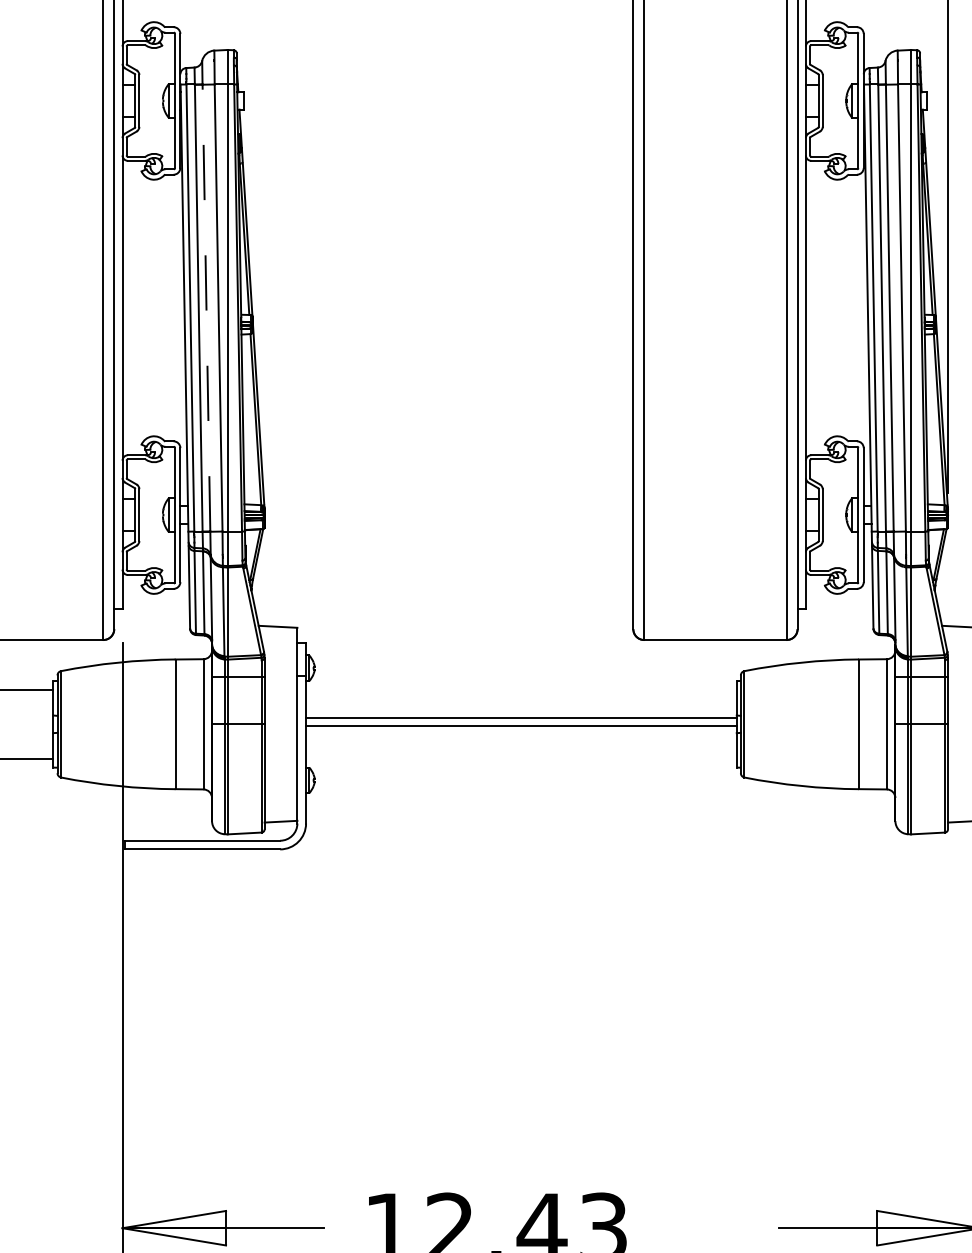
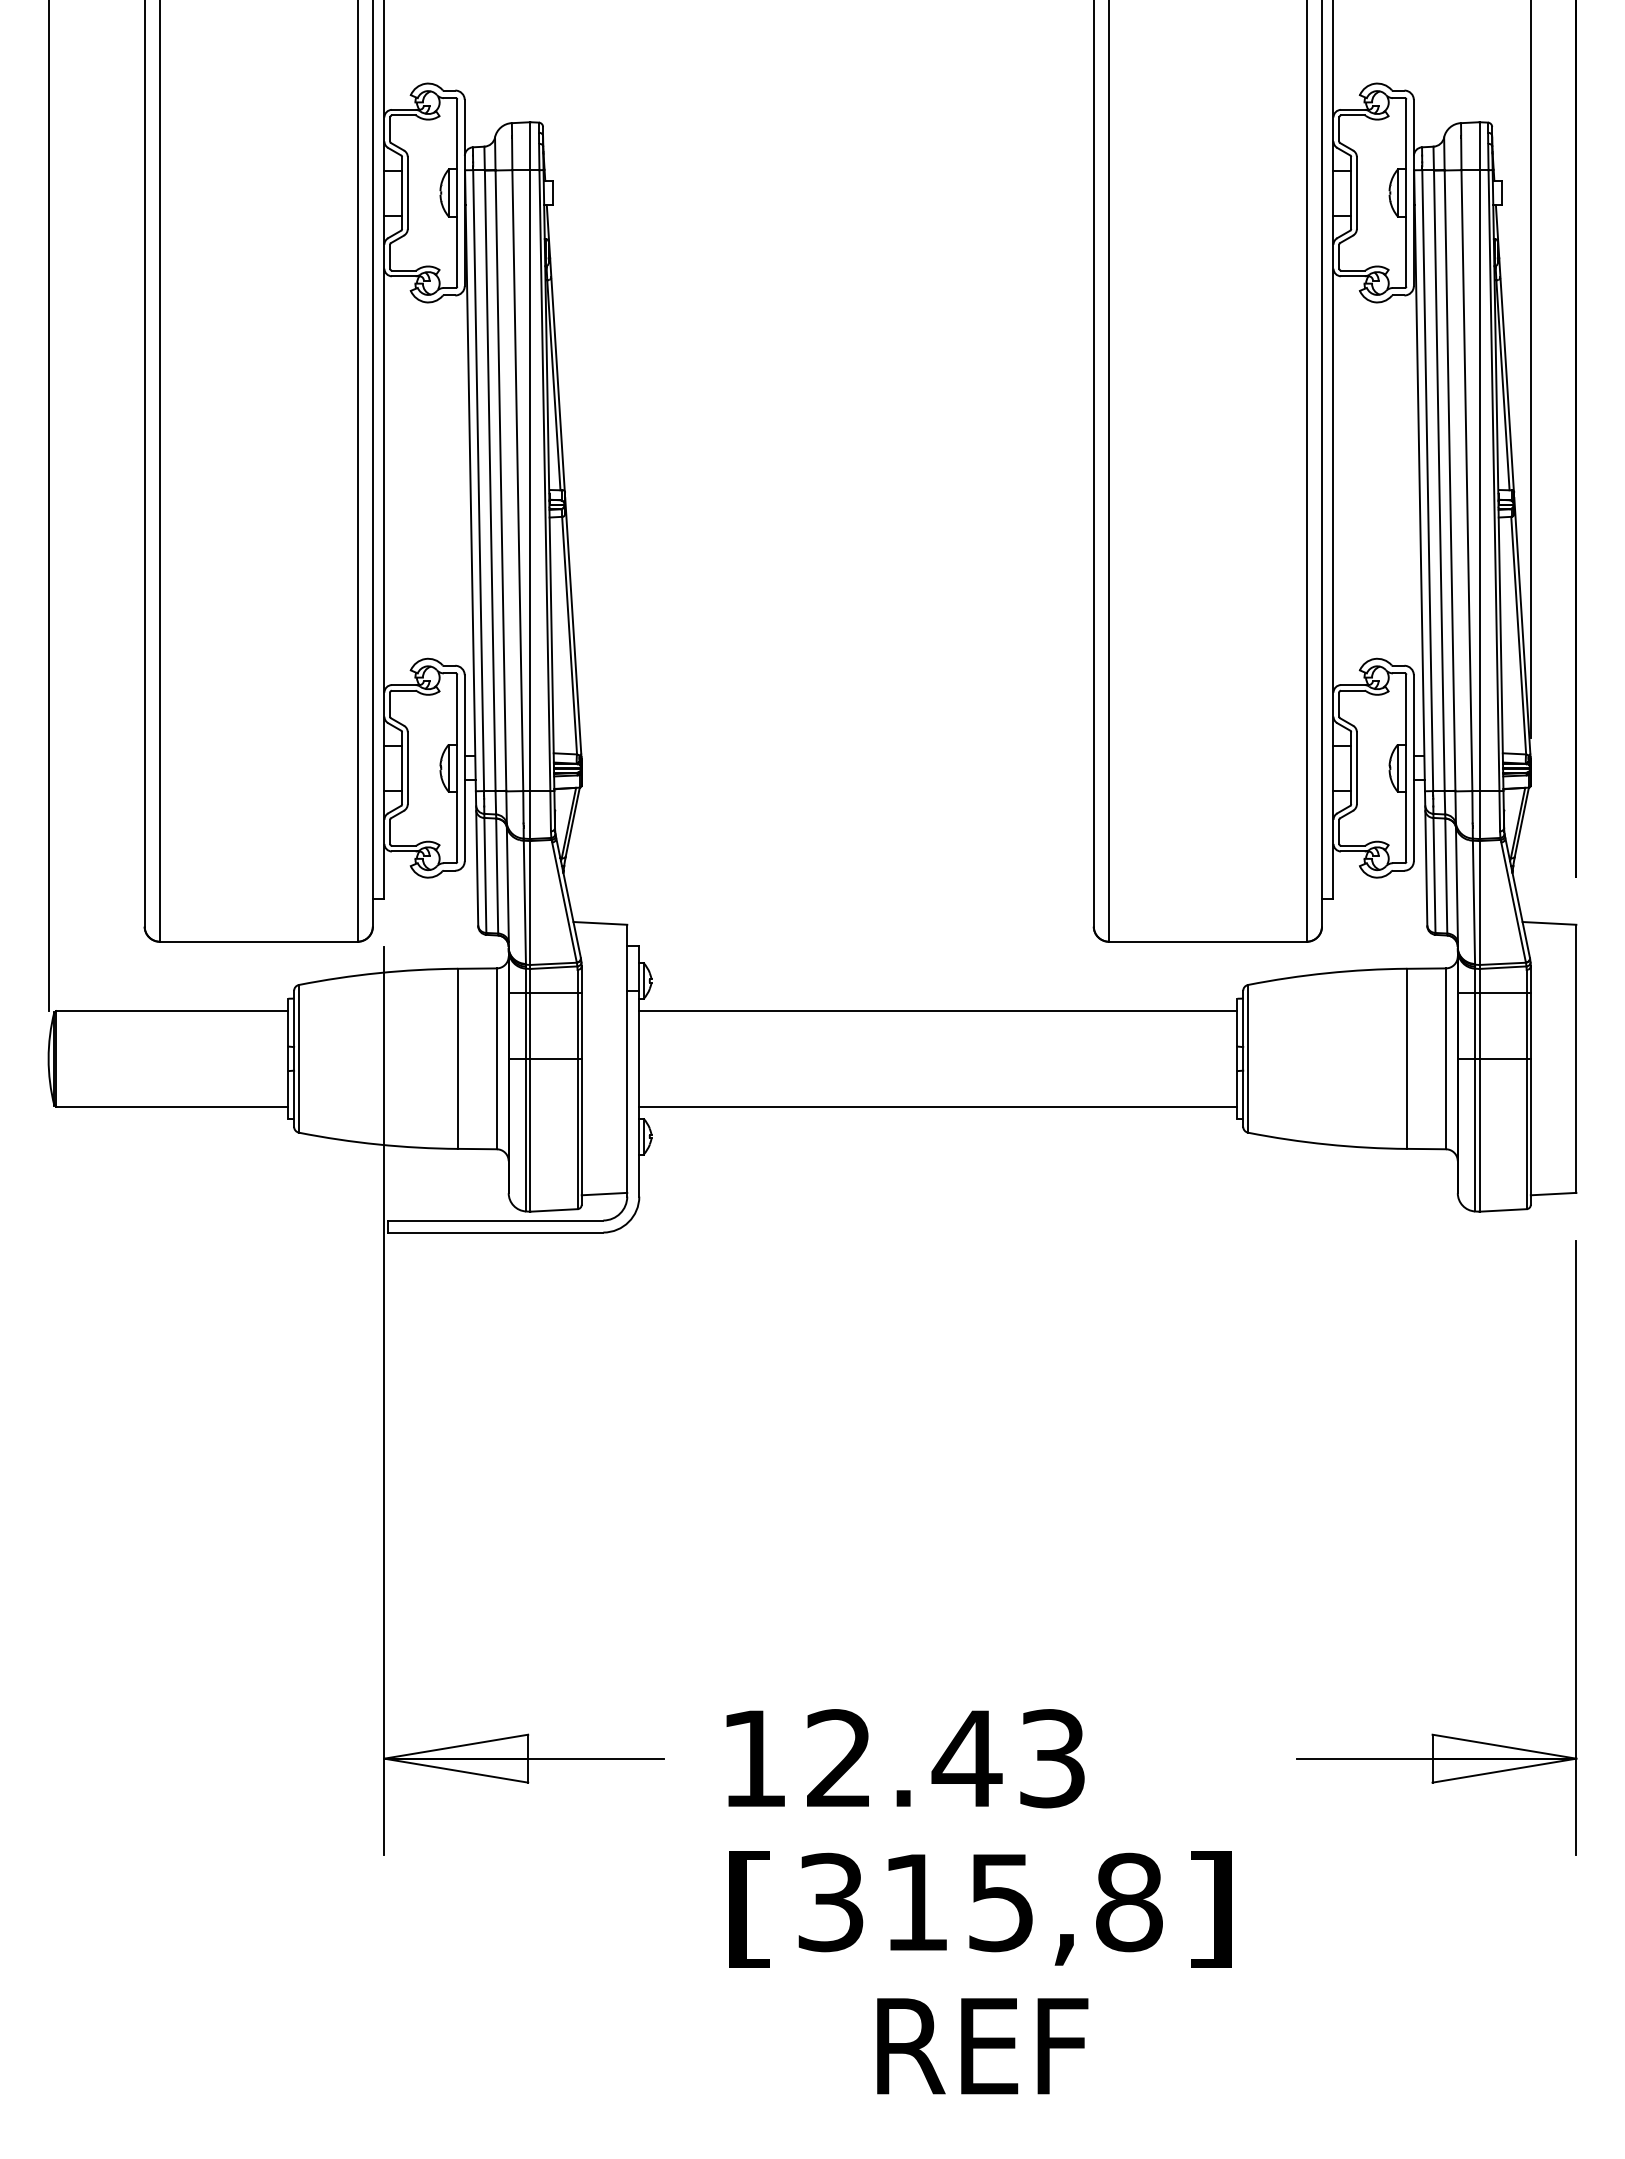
line: (206, 307) -> (500, 480), dashed -> solid
line: (521, 717) -> (938, 1106), moved
line: (521, 726) -> (938, 1011), moved

